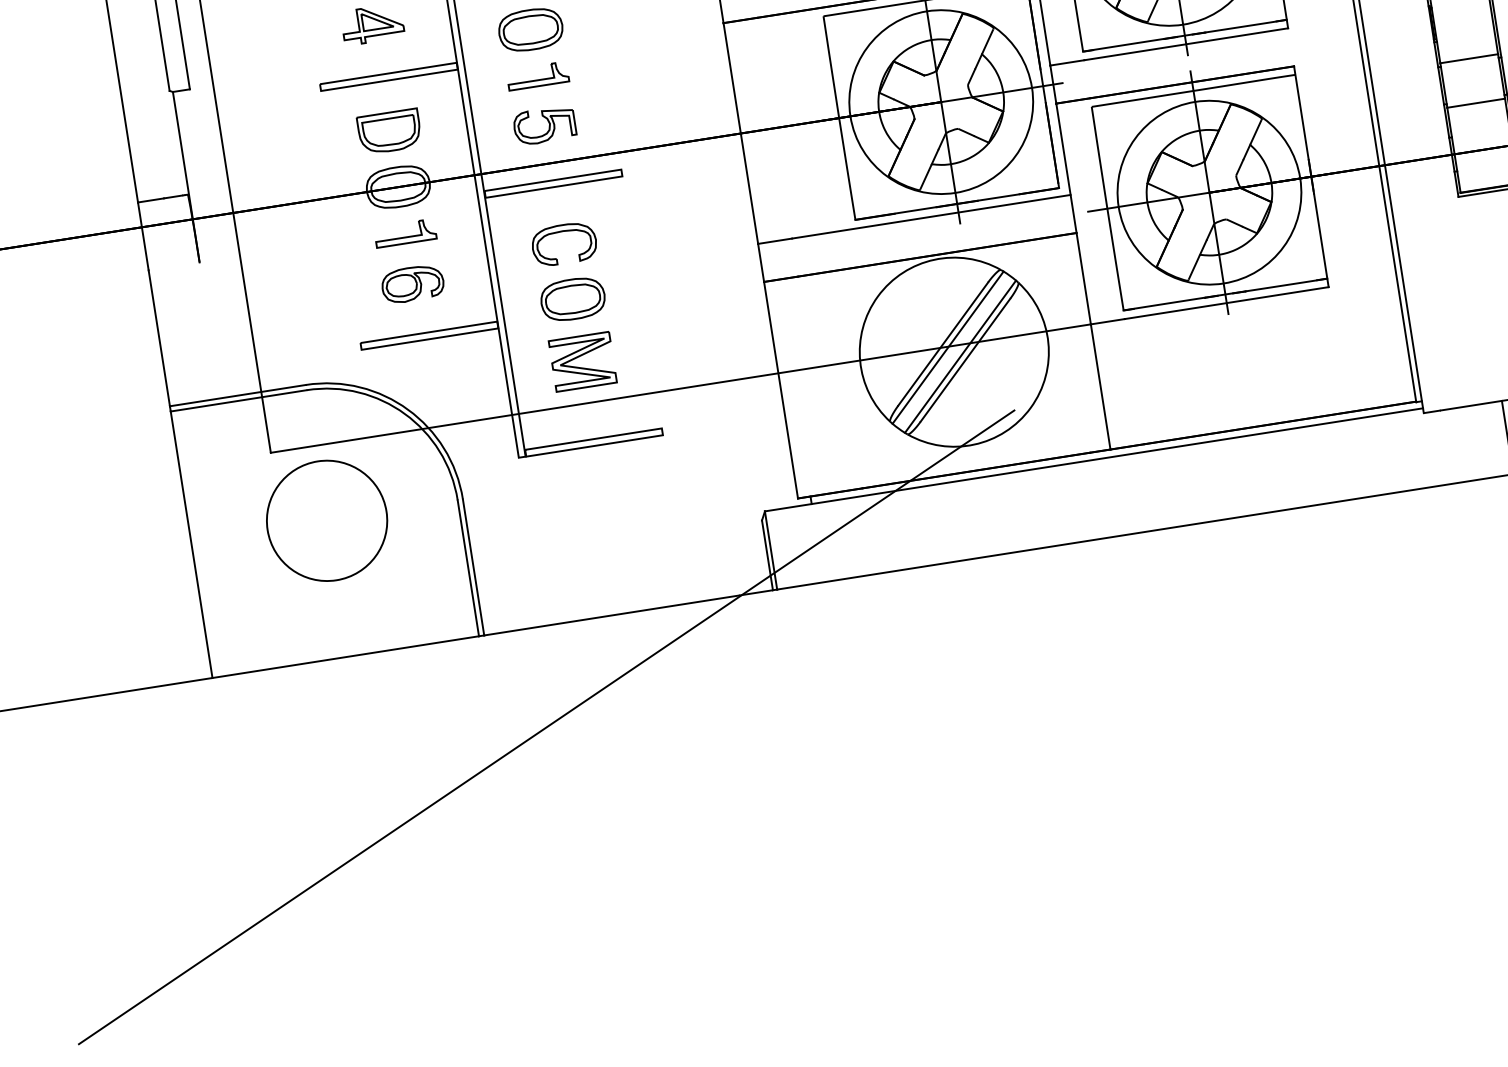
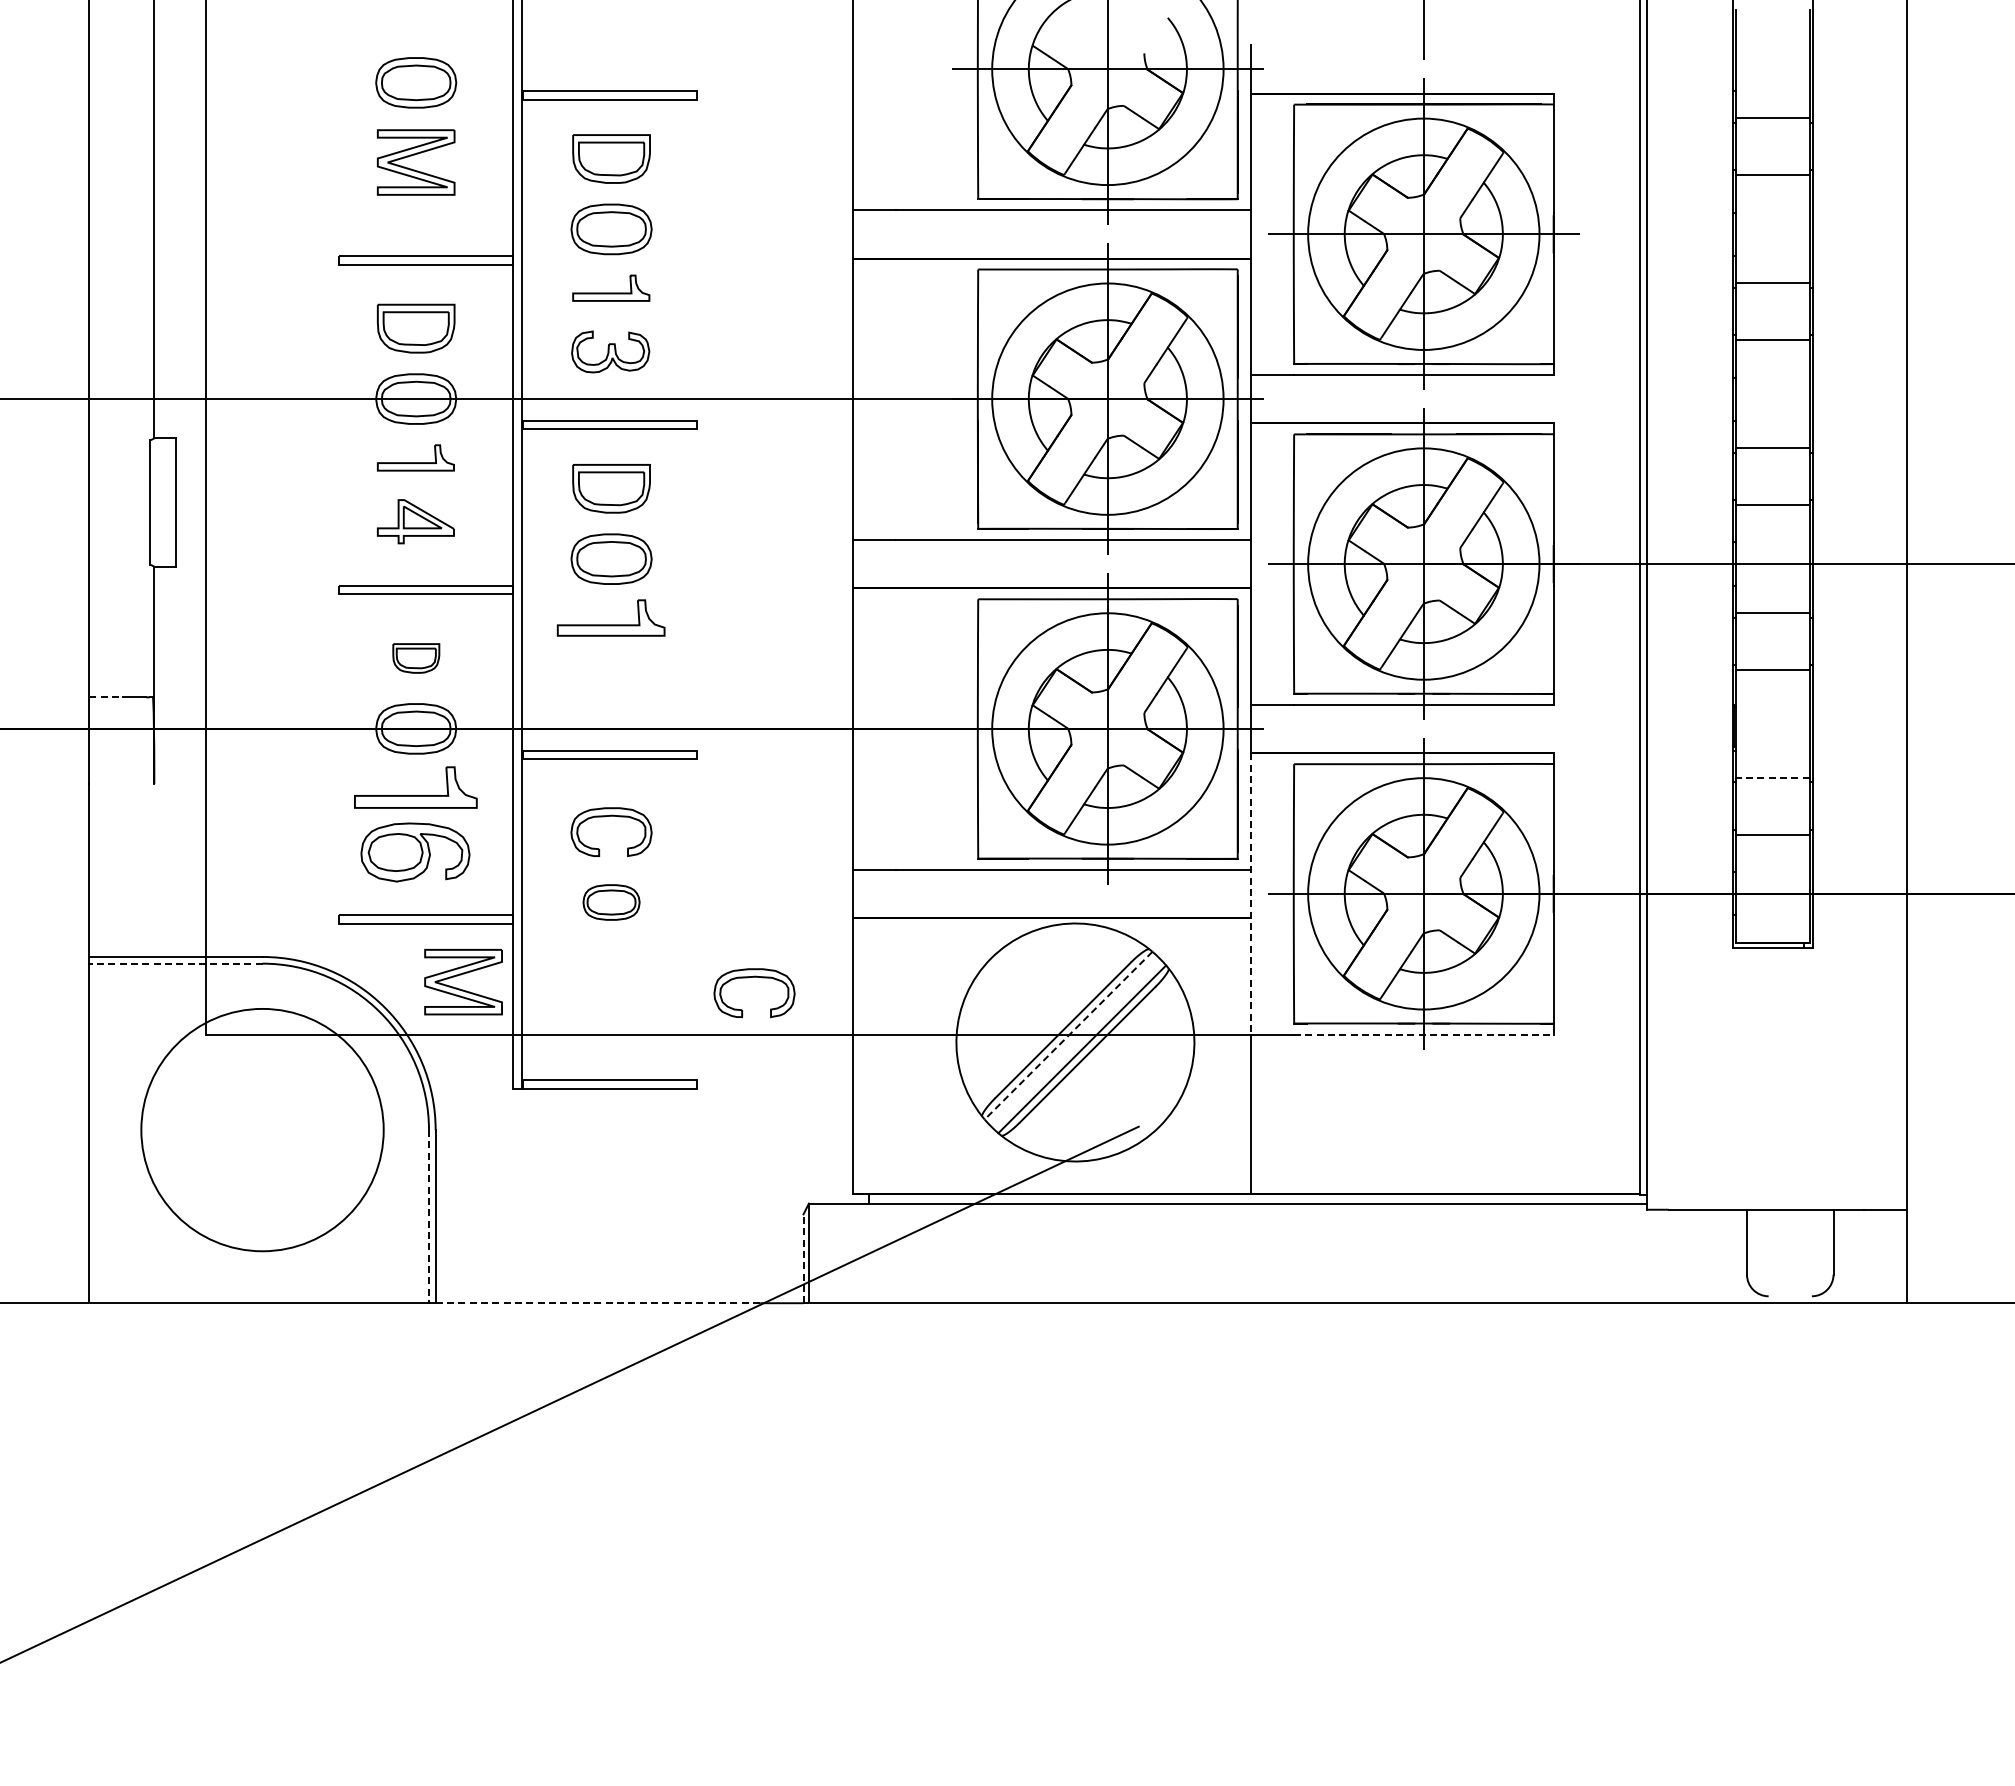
line: (1468, 58) -> (1772, 777), solid -> dashed
part: (537, 75) -> (611, 617), size x1.4
part: (544, 125) -> (610, 680), removed
part: (389, 131) -> (416, 658), size x0.6
line: (150, 200) -> (105, 697), solid -> dashed
line: (1073, 213) -> (1250, 893), solid -> dashed
part: (405, 233) -> (415, 787), size x1.6
part: (412, 283) -> (414, 851), size x1.4
part: (572, 299) -> (611, 902), size x0.7
line: (1226, 303) -> (1423, 1034), solid -> dashed
part: (694, 340) -> (754, 977), added
line: (948, 347) -> (1068, 1035), solid -> dashed
part: (581, 367) -> (460, 988), moved
line: (238, 400) -> (175, 963), solid -> dashed
circle: (326, 520) -> (262, 1129), size x1.6
line: (767, 555) -> (803, 1258), solid -> dashed
line: (467, 568) -> (428, 1216), solid -> dashed
line: (612, 615) -> (598, 1303), solid -> dashed

